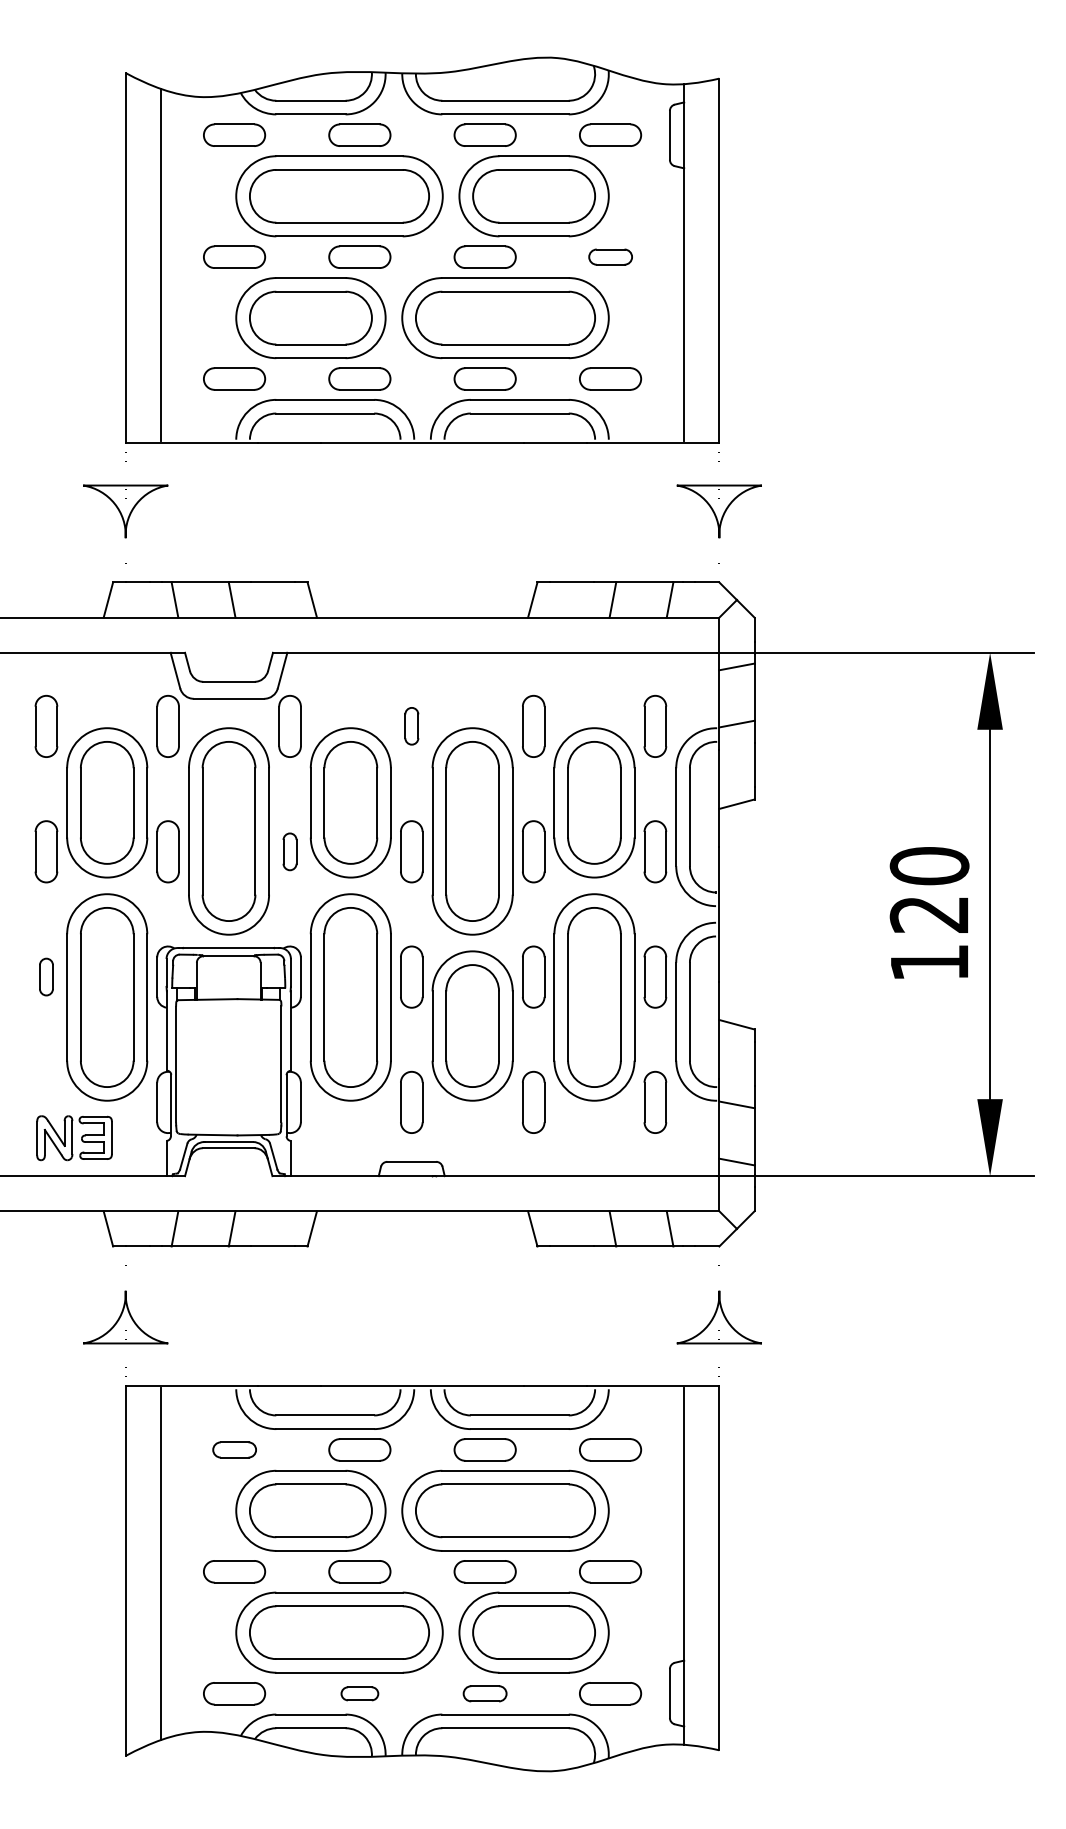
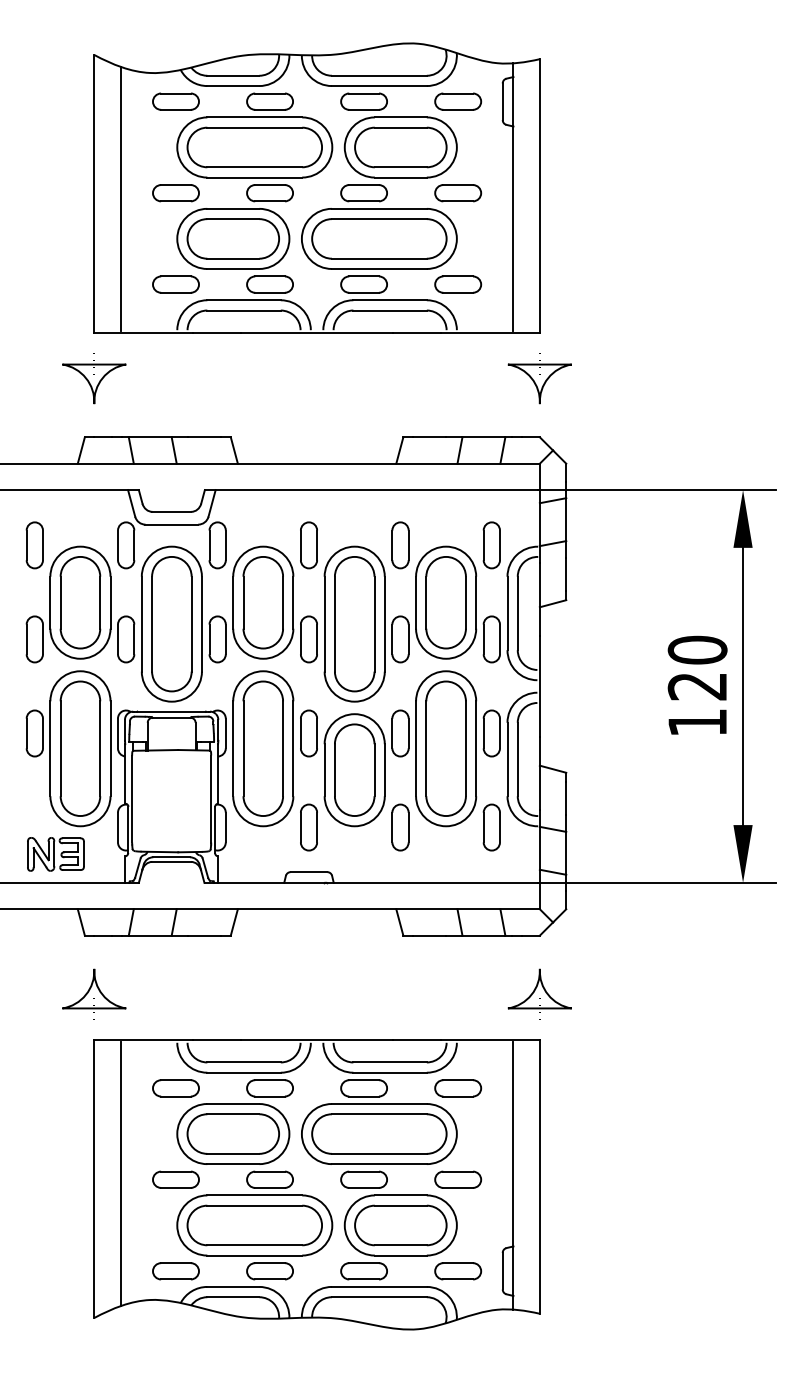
part: (610, 256) -> (458, 192), size x1.43
part: (411, 725) -> (308, 544), size x1.67
part: (289, 851) -> (217, 639), size x1.67
part: (46, 976) -> (34, 733), size x1.67
part: (234, 1449) -> (175, 1088), size x1.43
part: (359, 1693) -> (269, 1271), size x1.67
part: (484, 1693) -> (363, 1271), size x1.43

